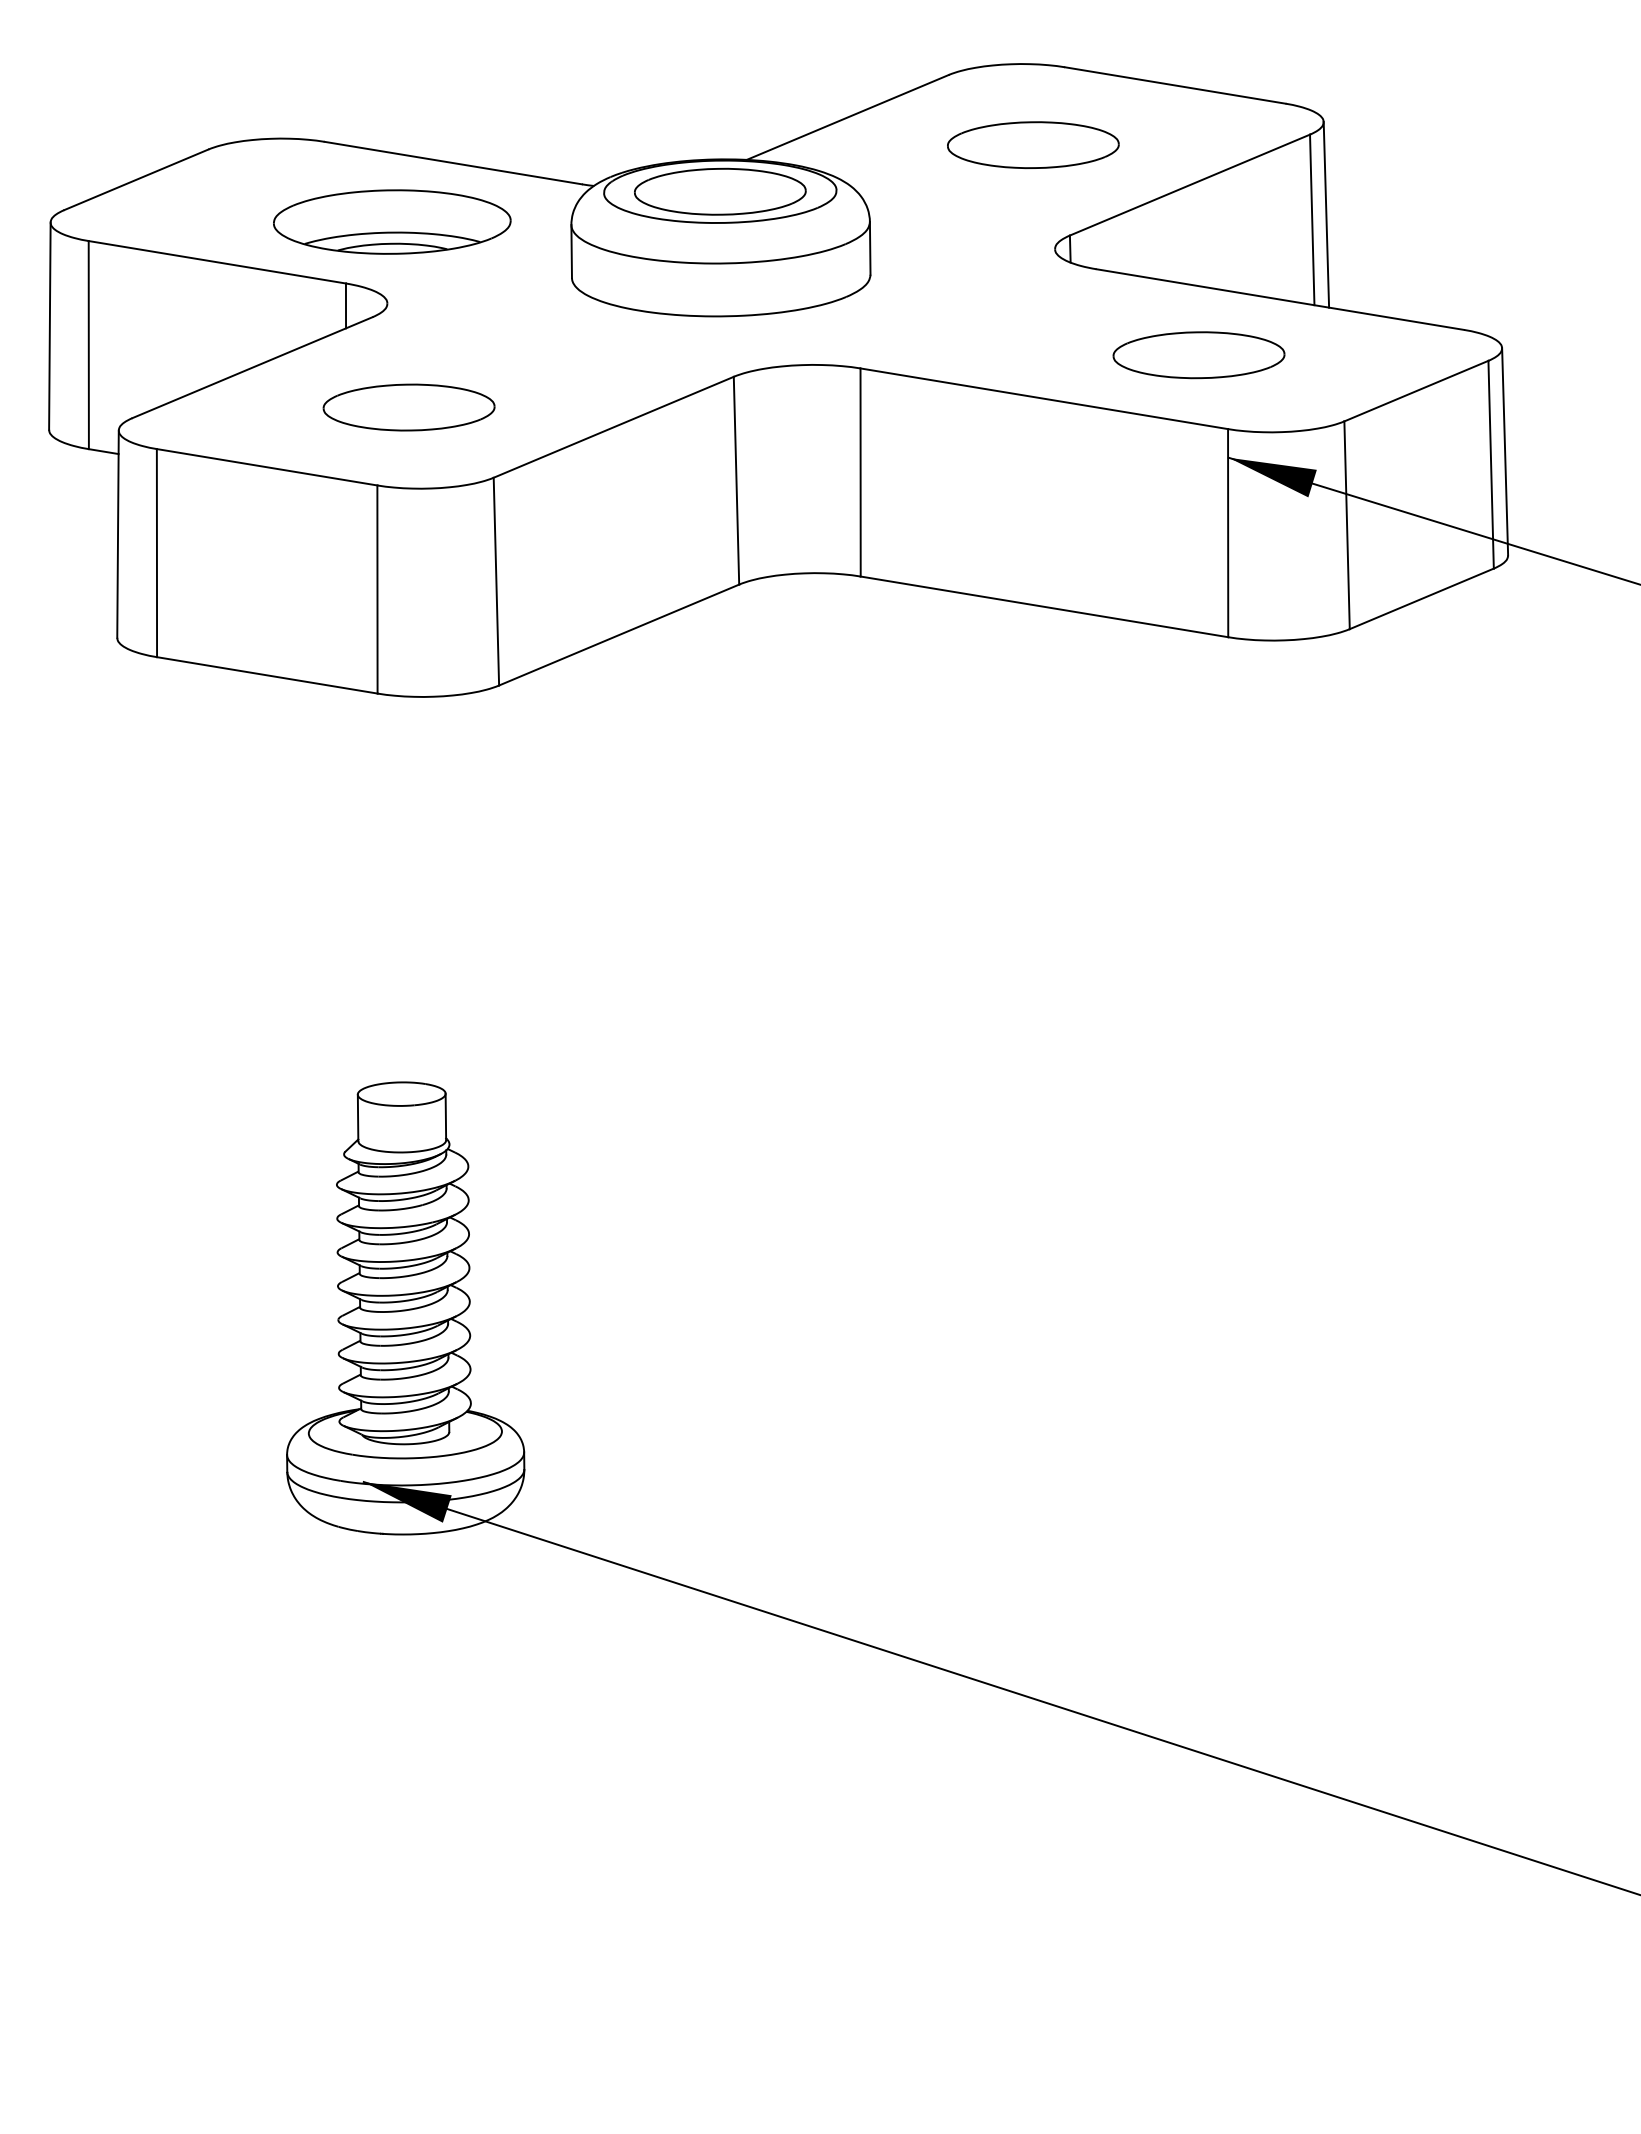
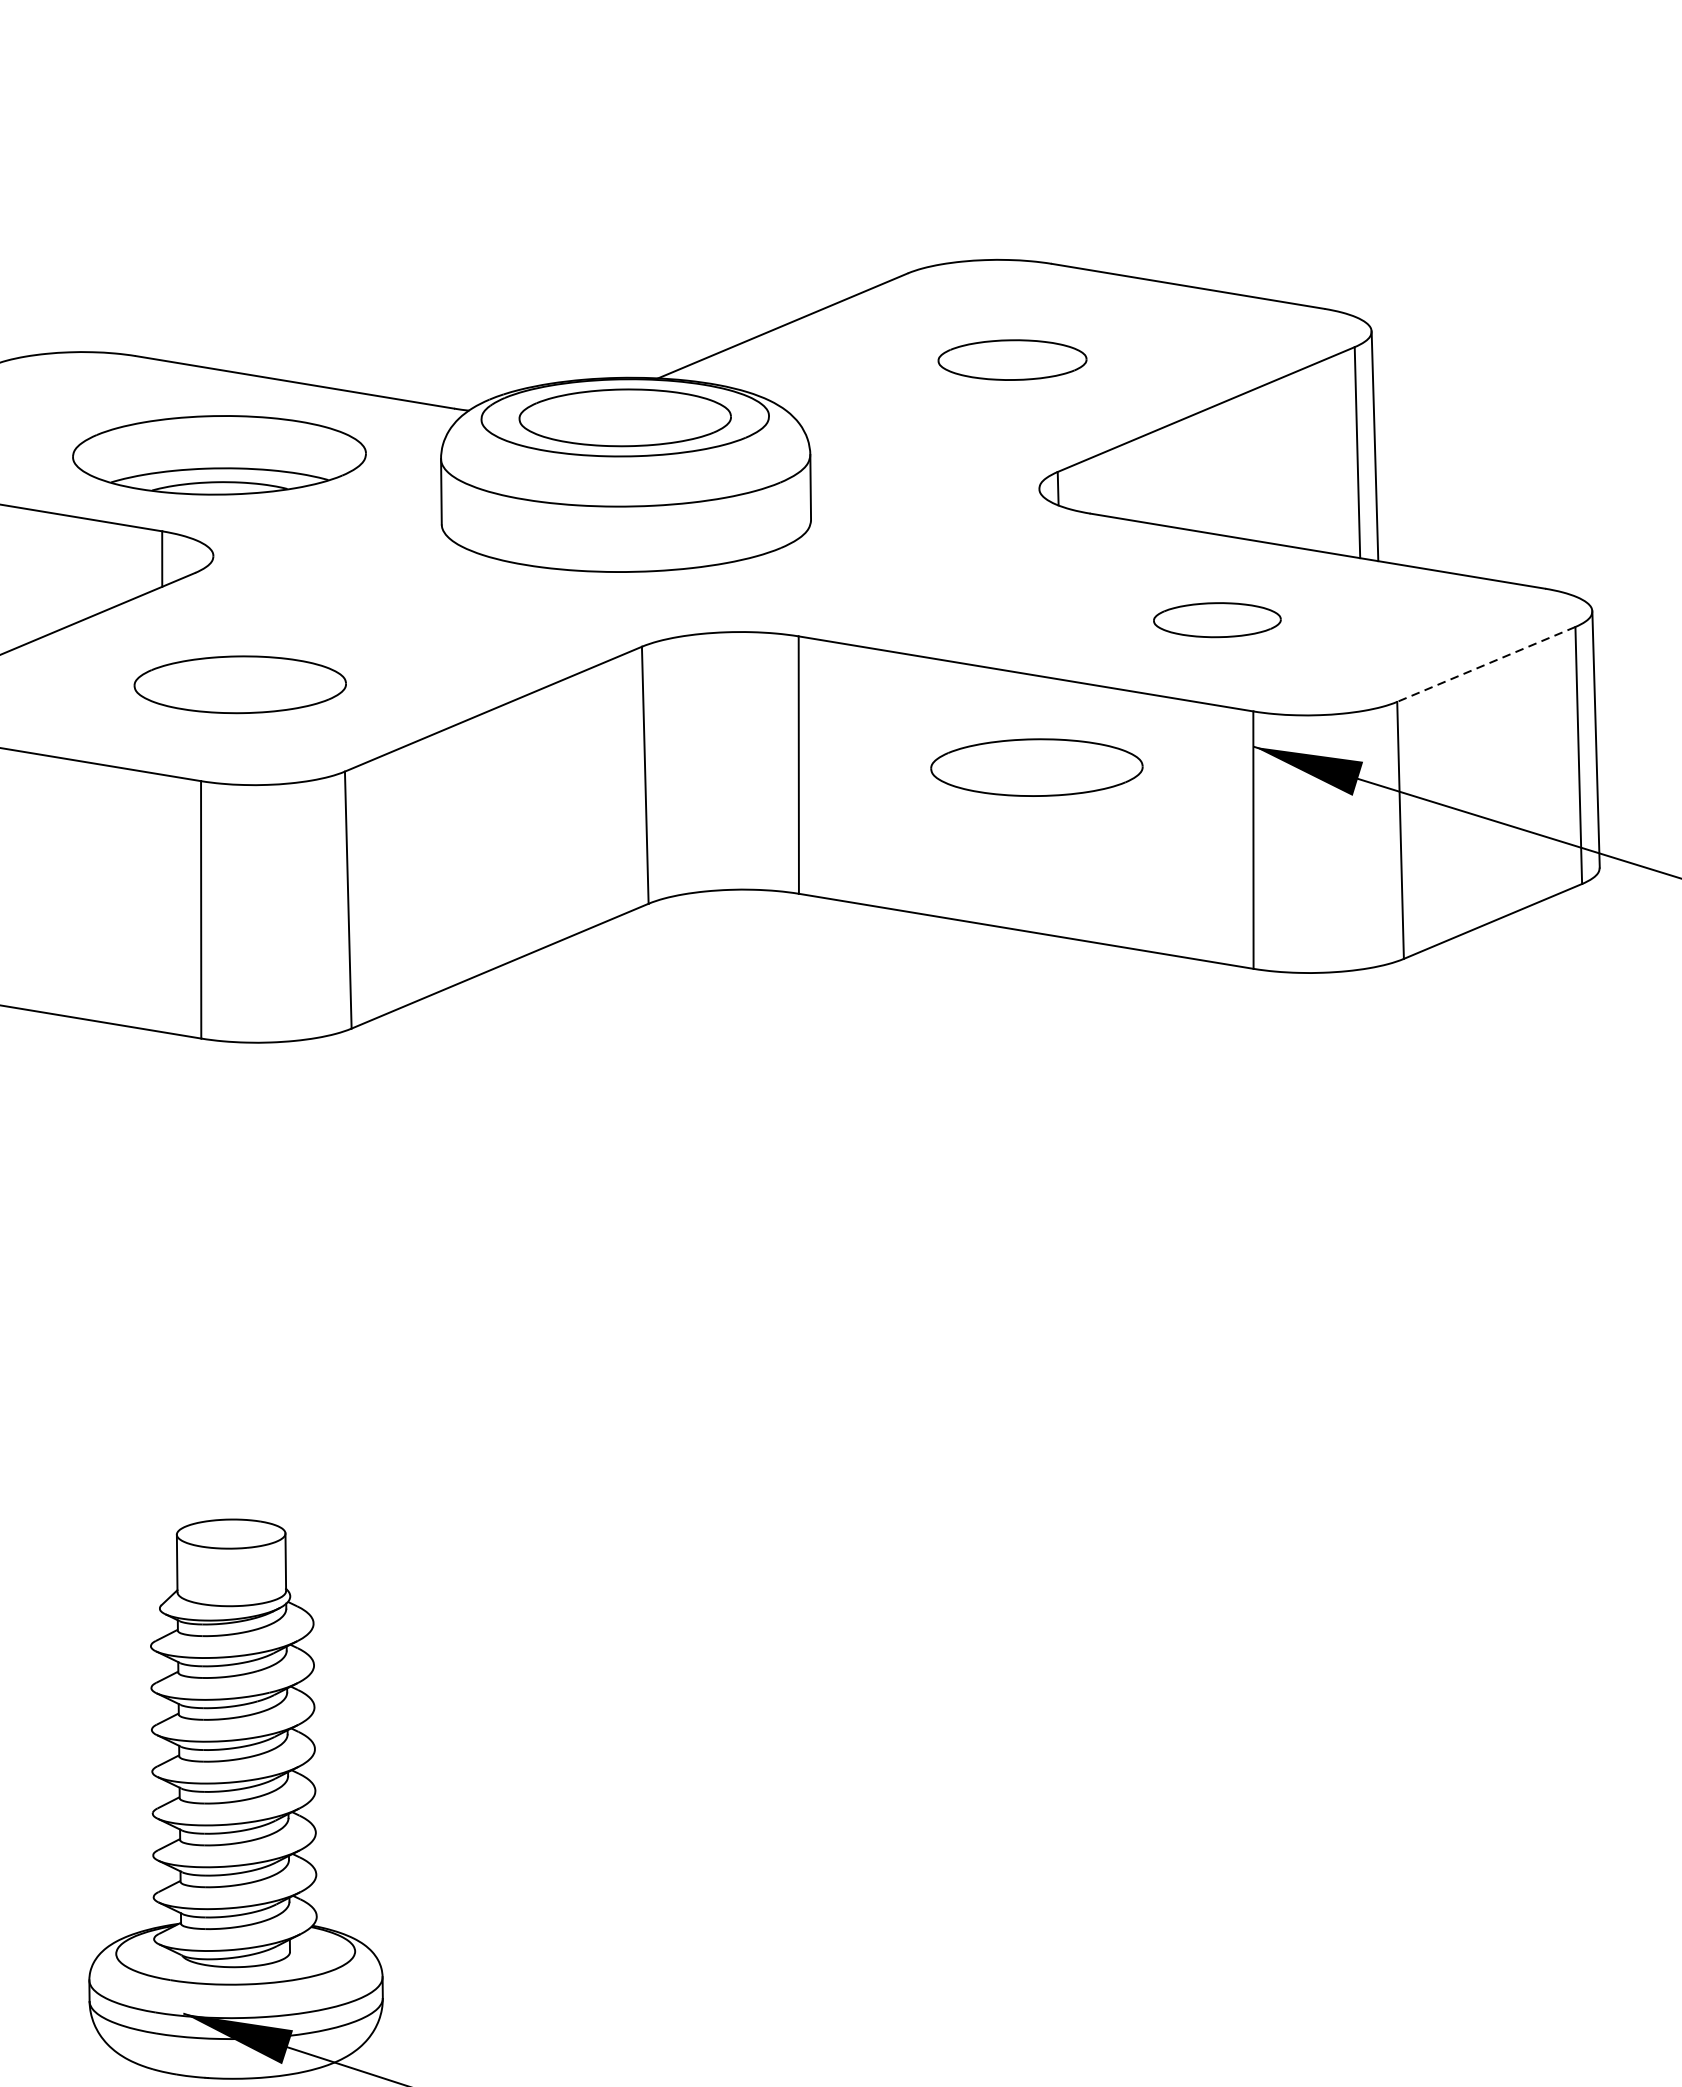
part: (1033, 144) -> (1012, 359), size x0.7
part: (1198, 355) -> (1216, 620), size x0.6
line: (1415, 391) -> (1485, 664), solid -> dashed
part: (1052, 474) -> (1036, 767), added

